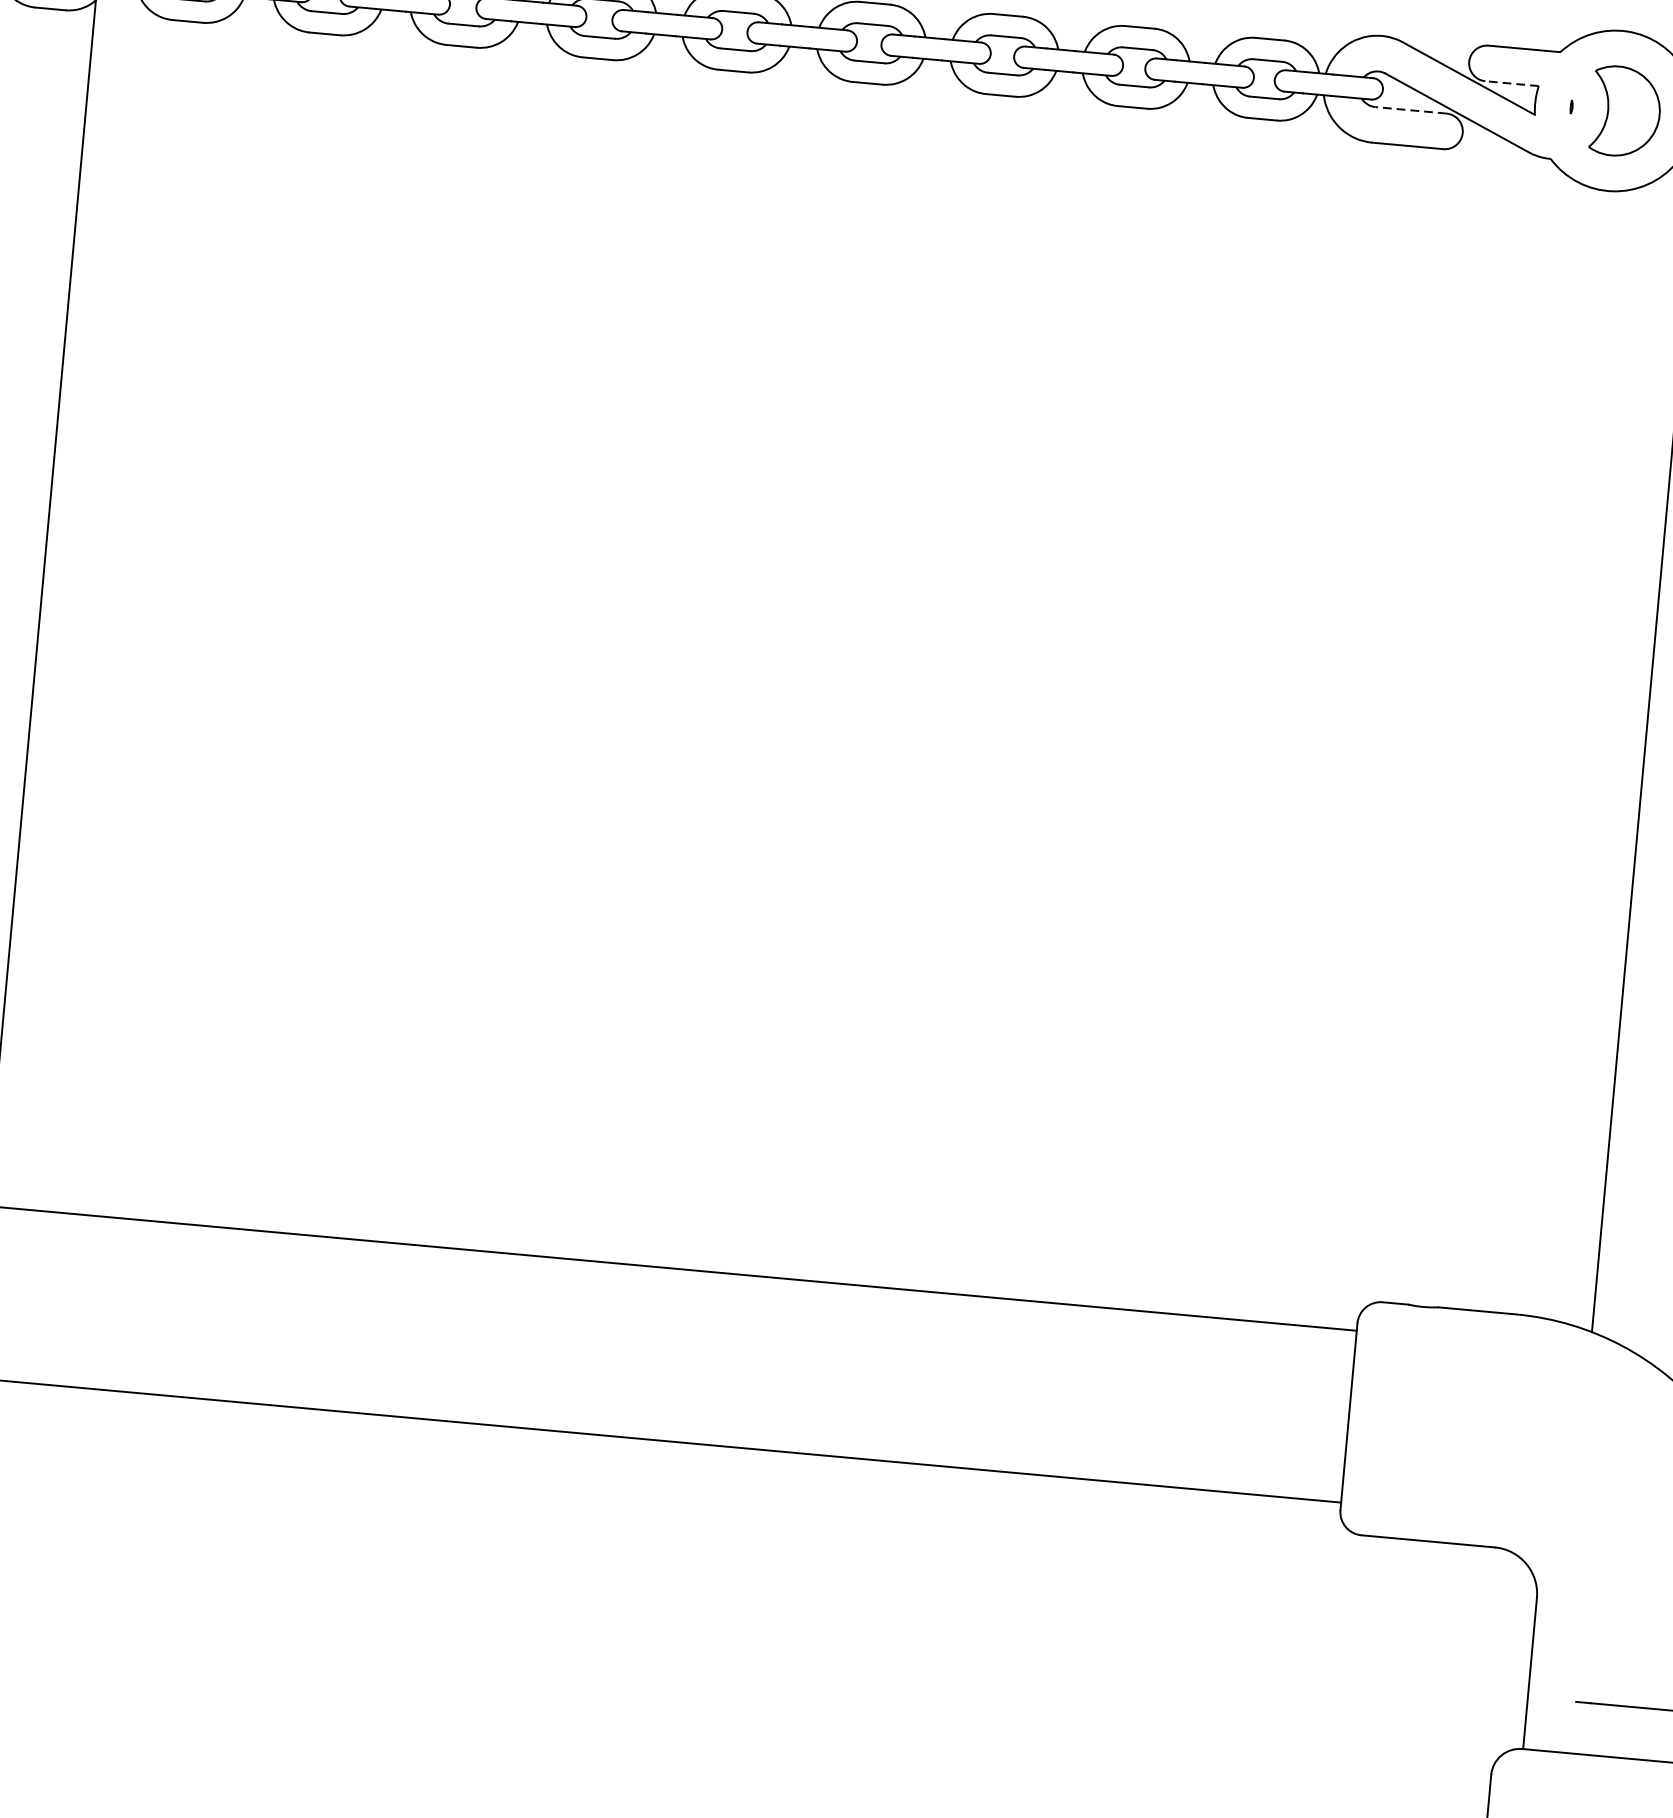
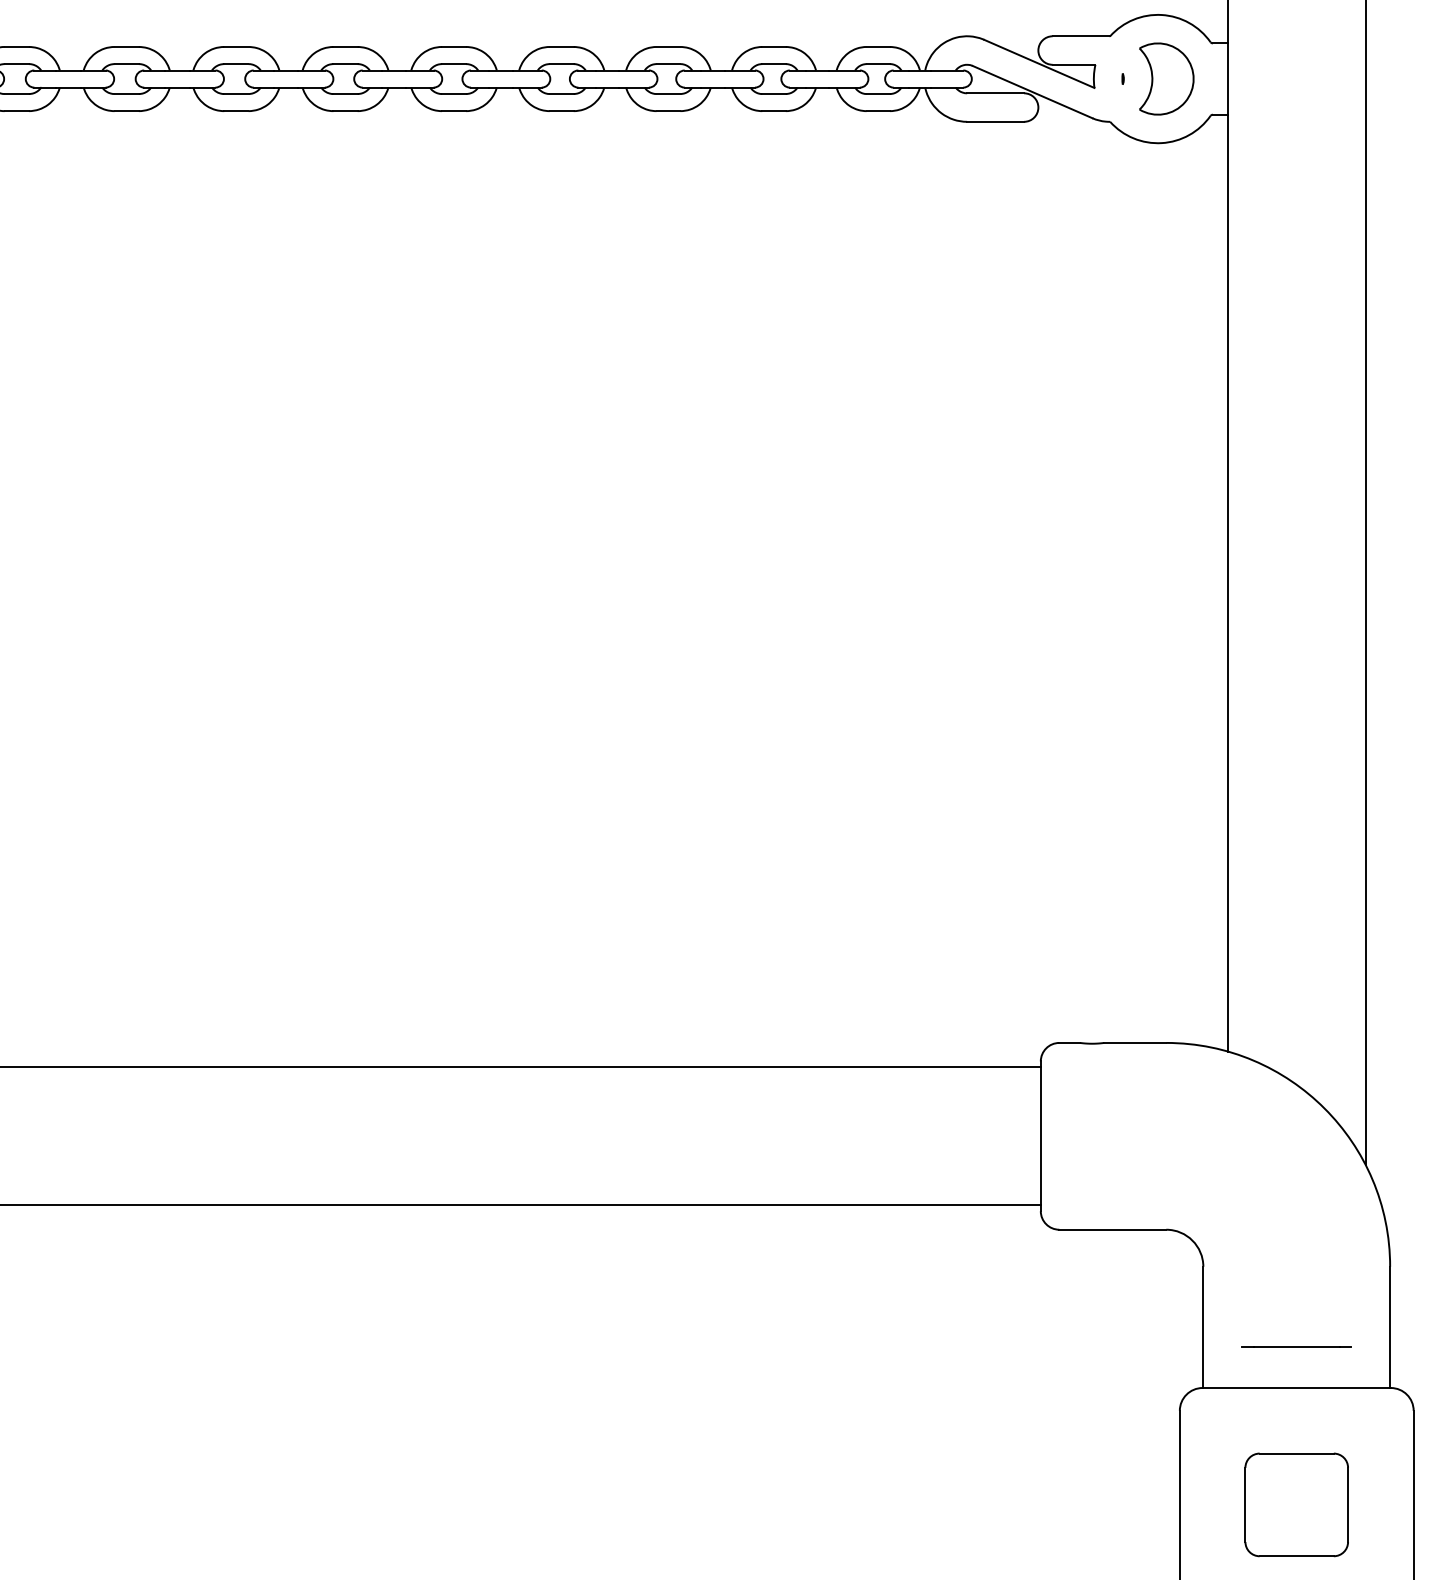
line: (1511, 83) -> (1073, 64), dashed -> solid
line: (1410, 110) -> (995, 93), dashed -> solid

